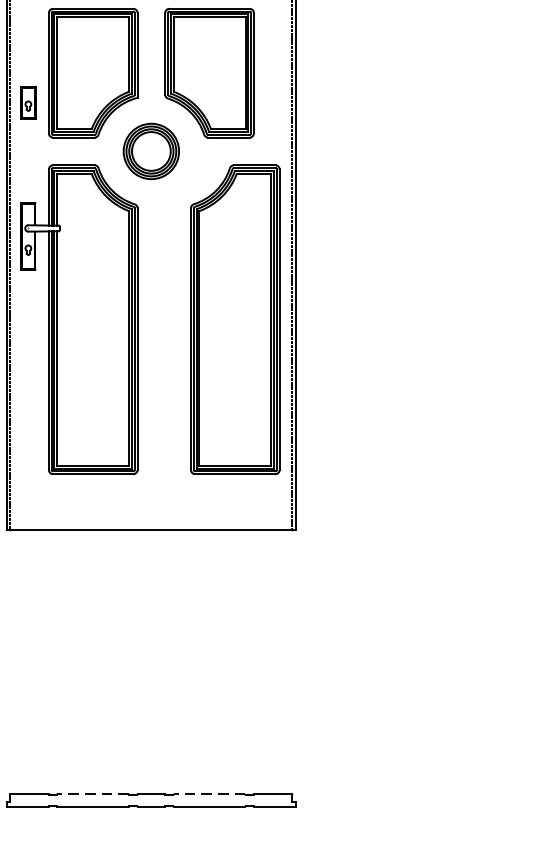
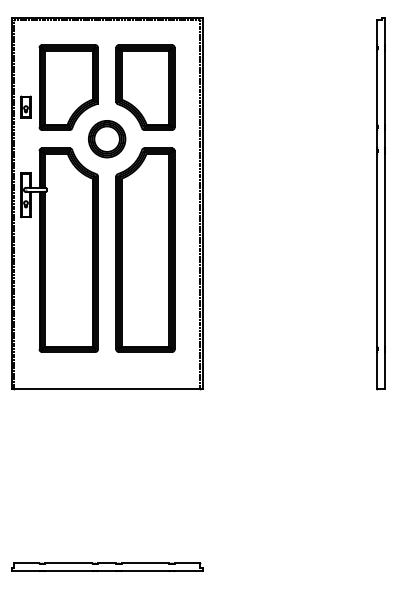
part: (235, 318) -> (145, 249), moved
line: (92, 794) -> (68, 563), dashed -> solid
line: (209, 794) -> (145, 563), dashed -> solid

